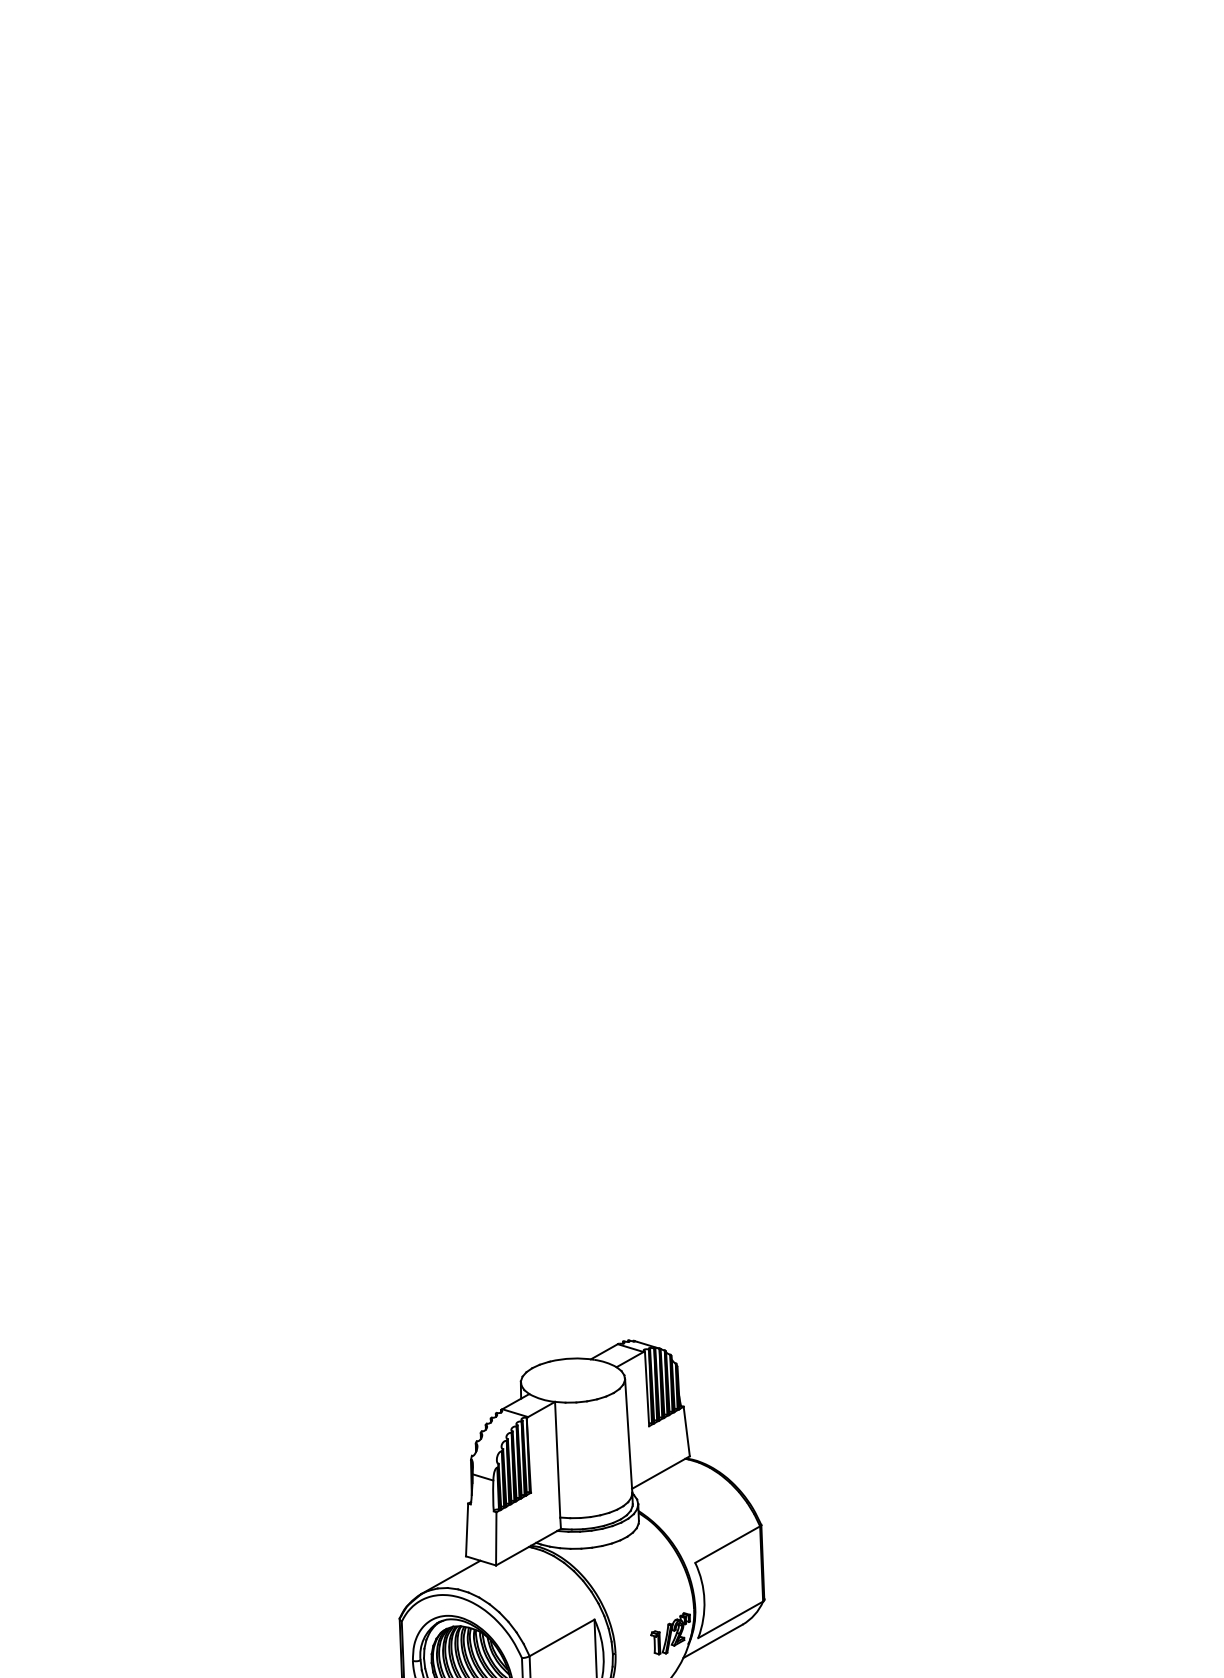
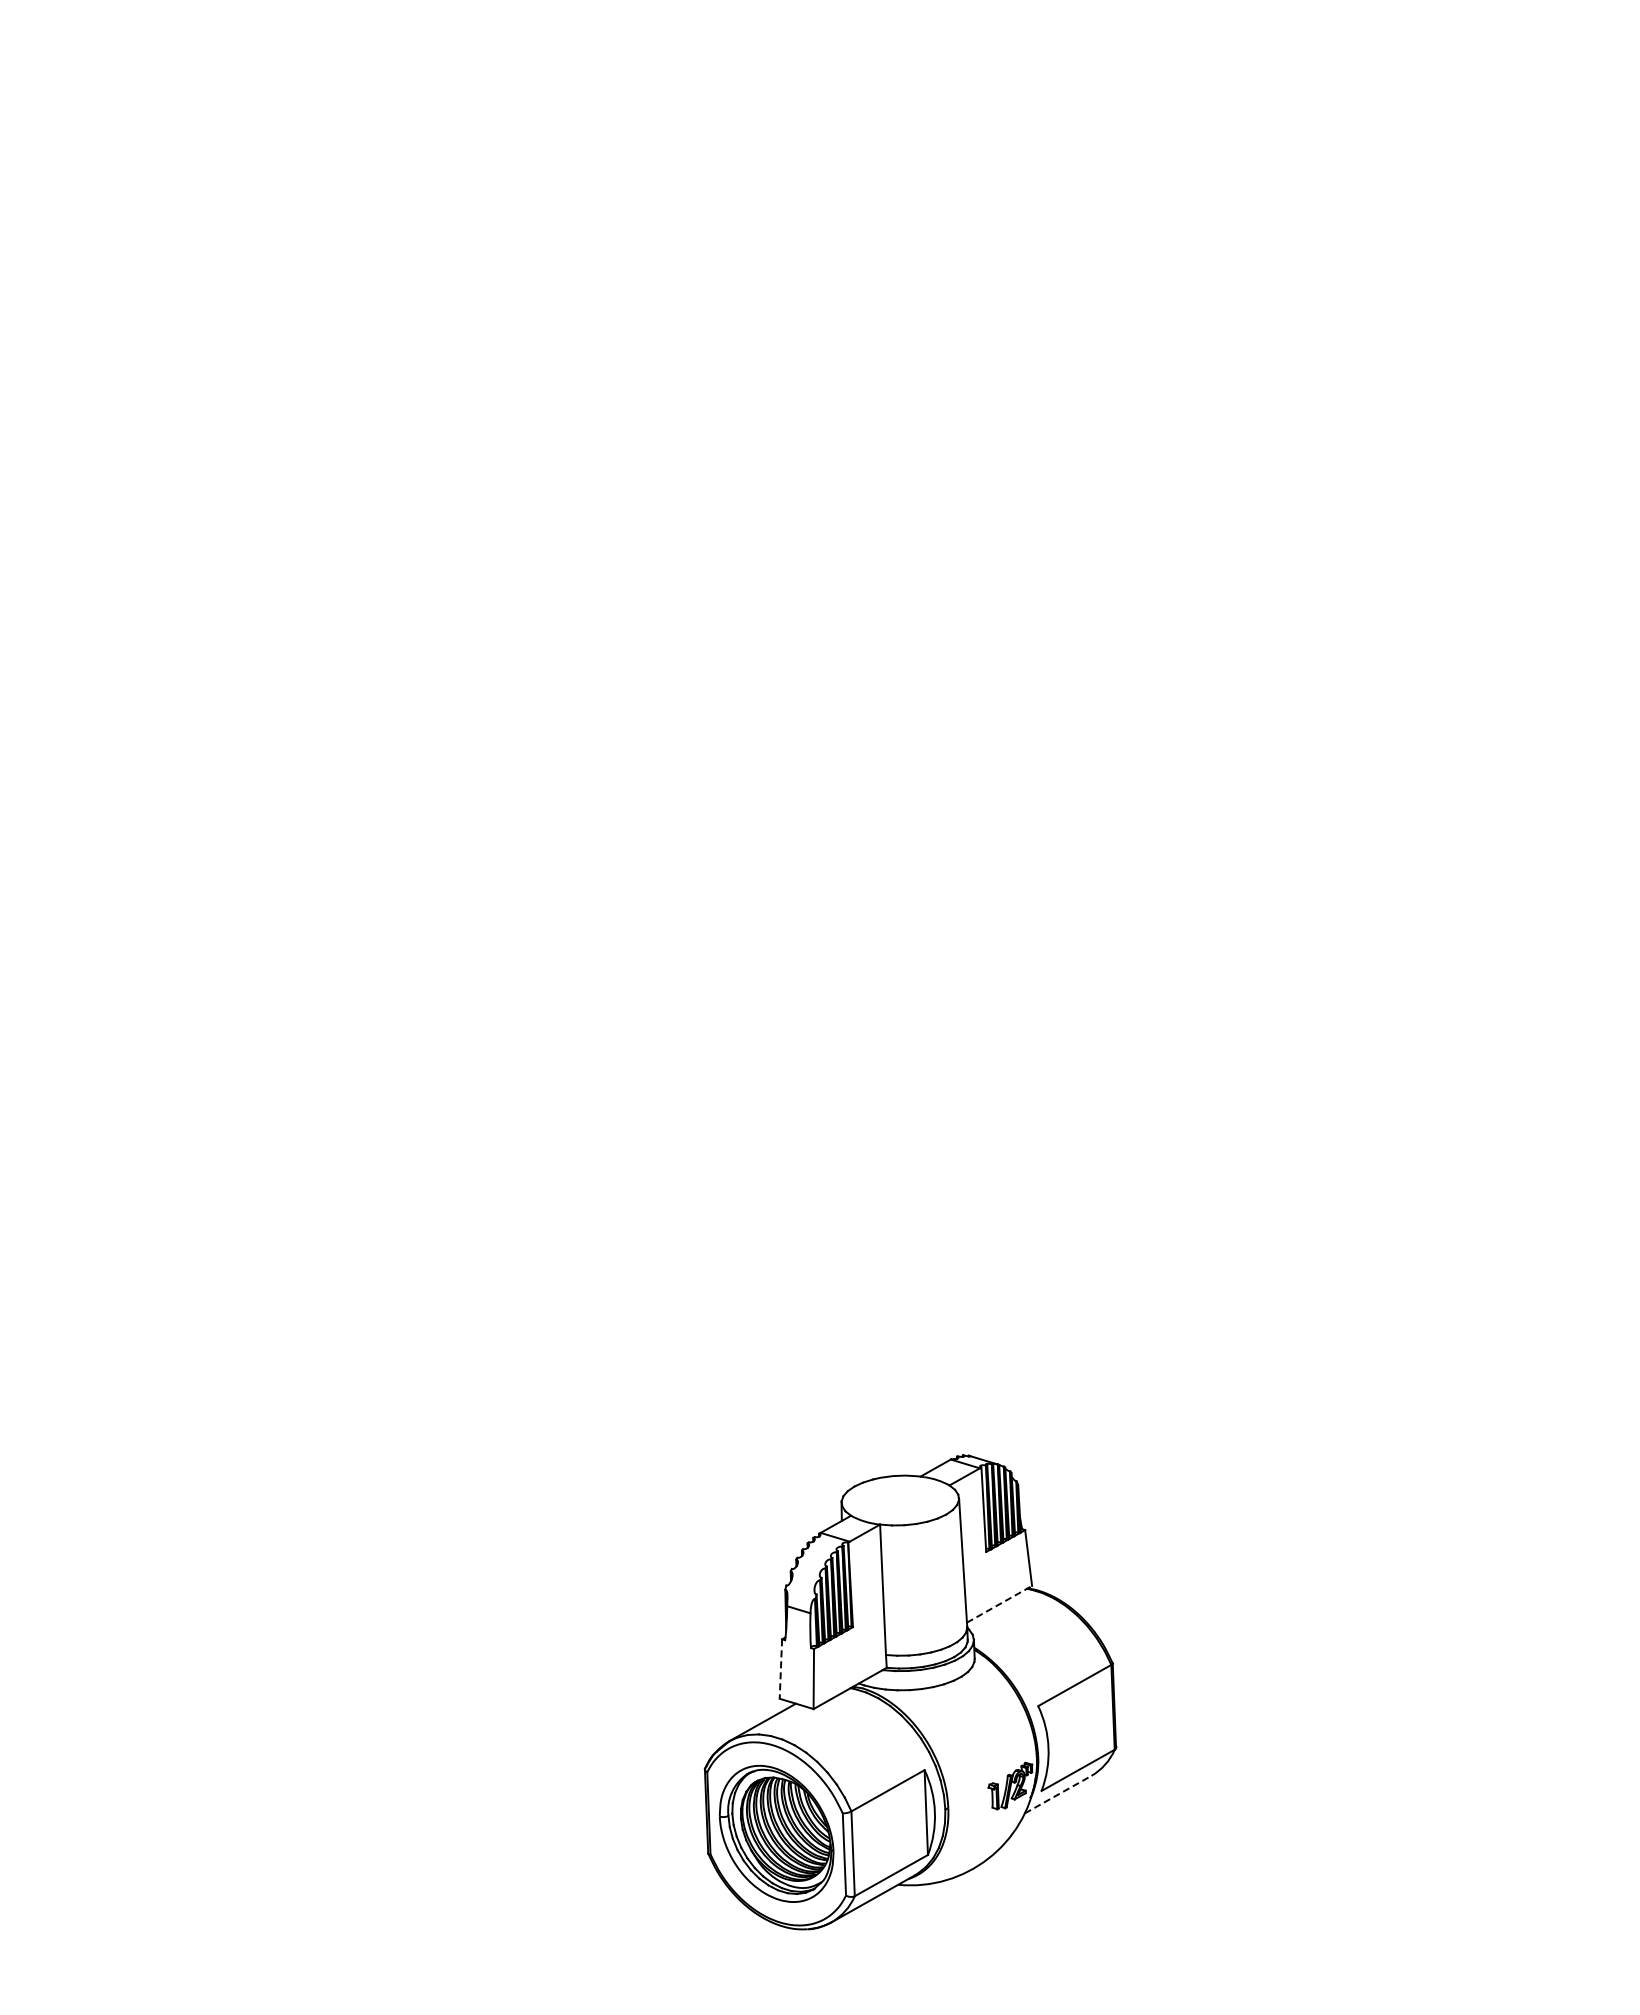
line: (660, 1472) -> (999, 1604), solid -> dashed
line: (466, 1530) -> (780, 1669), solid -> dashed
line: (713, 1641) -> (1058, 1794), solid -> dashed

